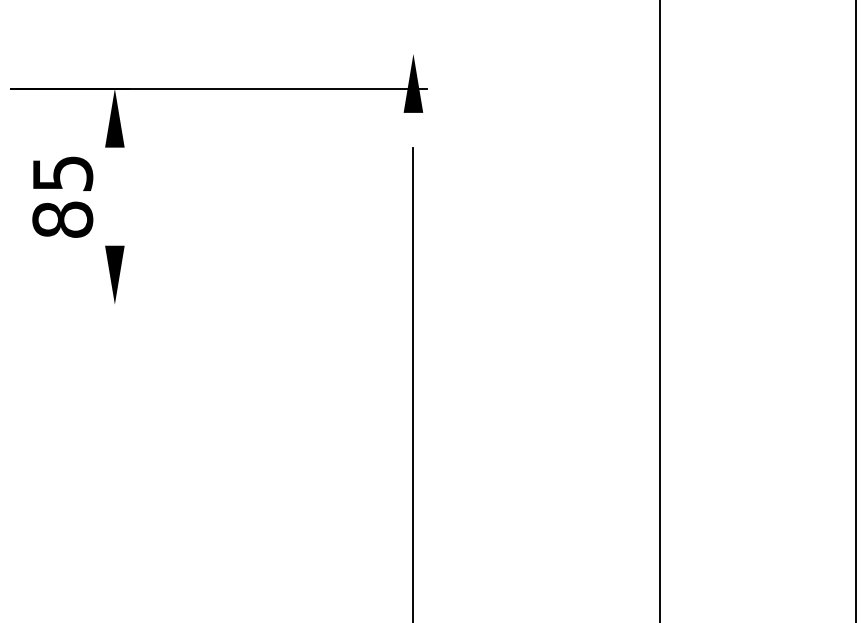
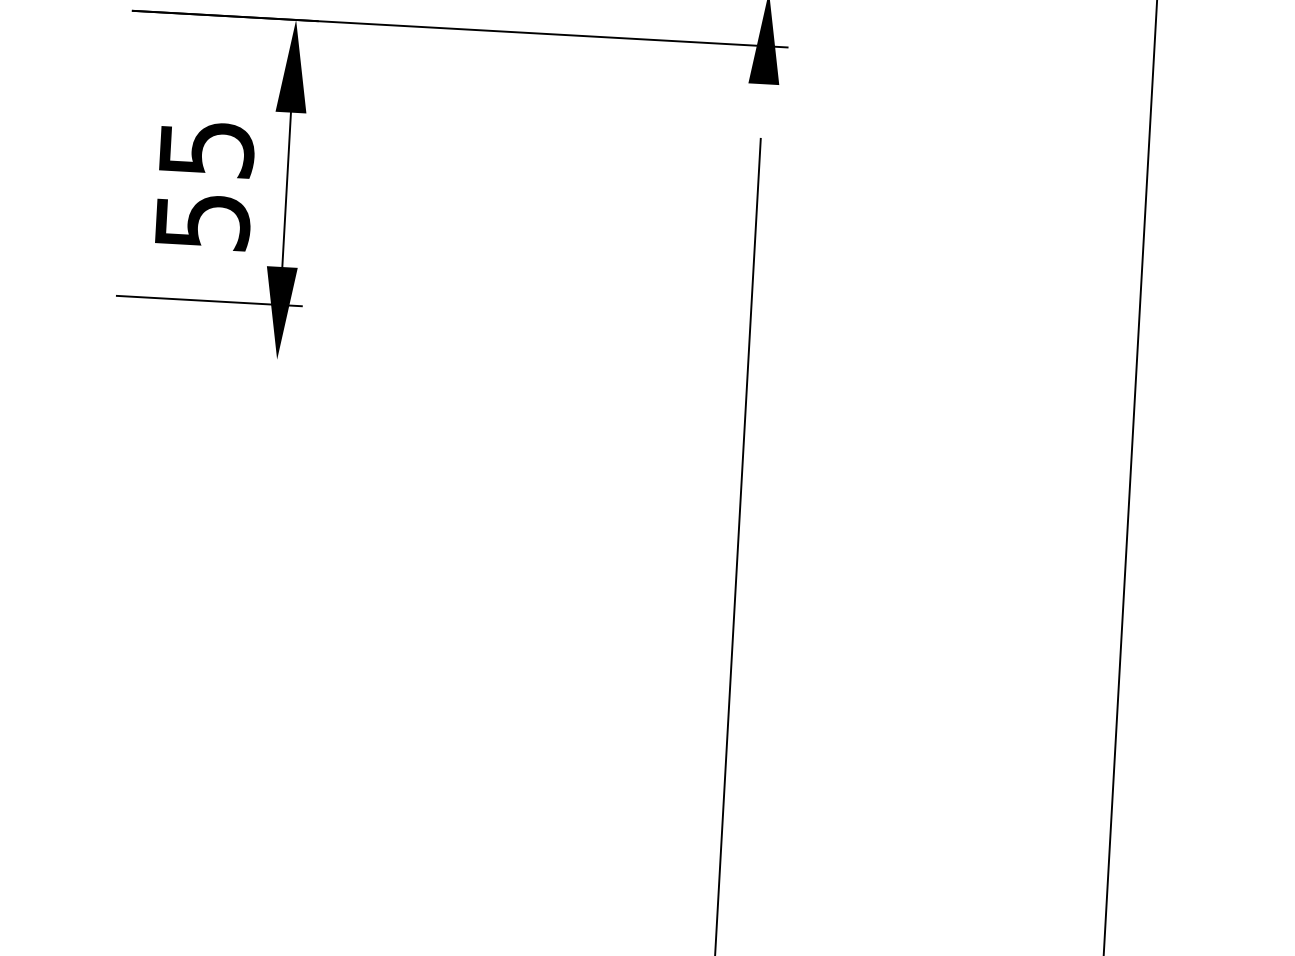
line: (114, 196) -> (286, 189), added
text: (62, 219) -> (202, 221), 85 -> 55
line: (69, 269) -> (208, 300), added

